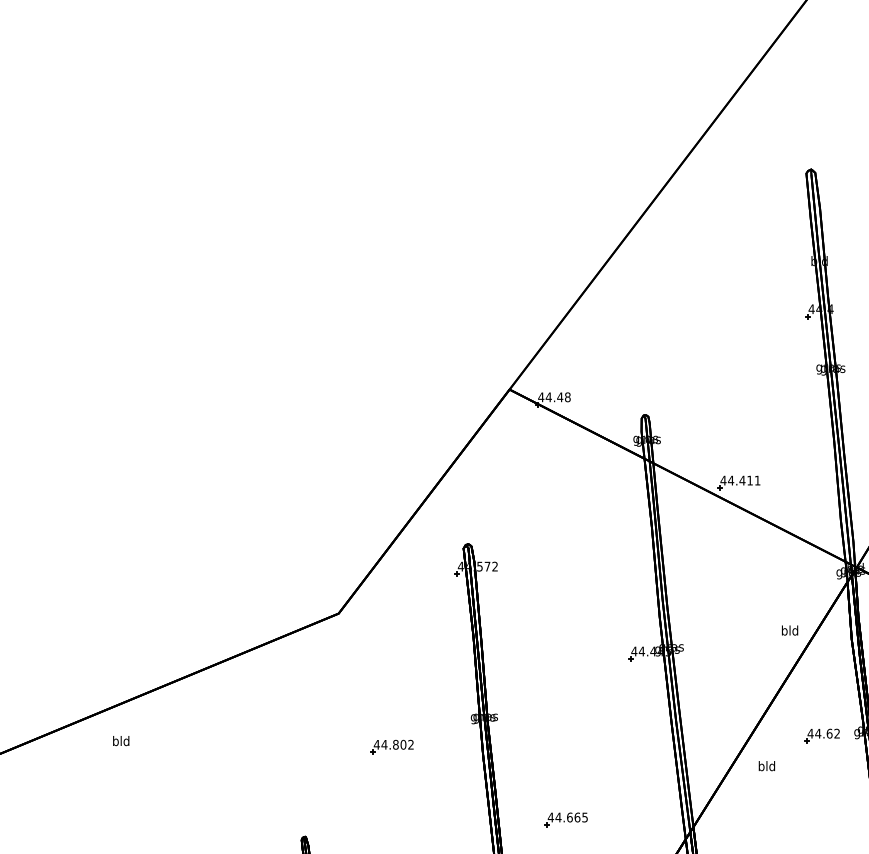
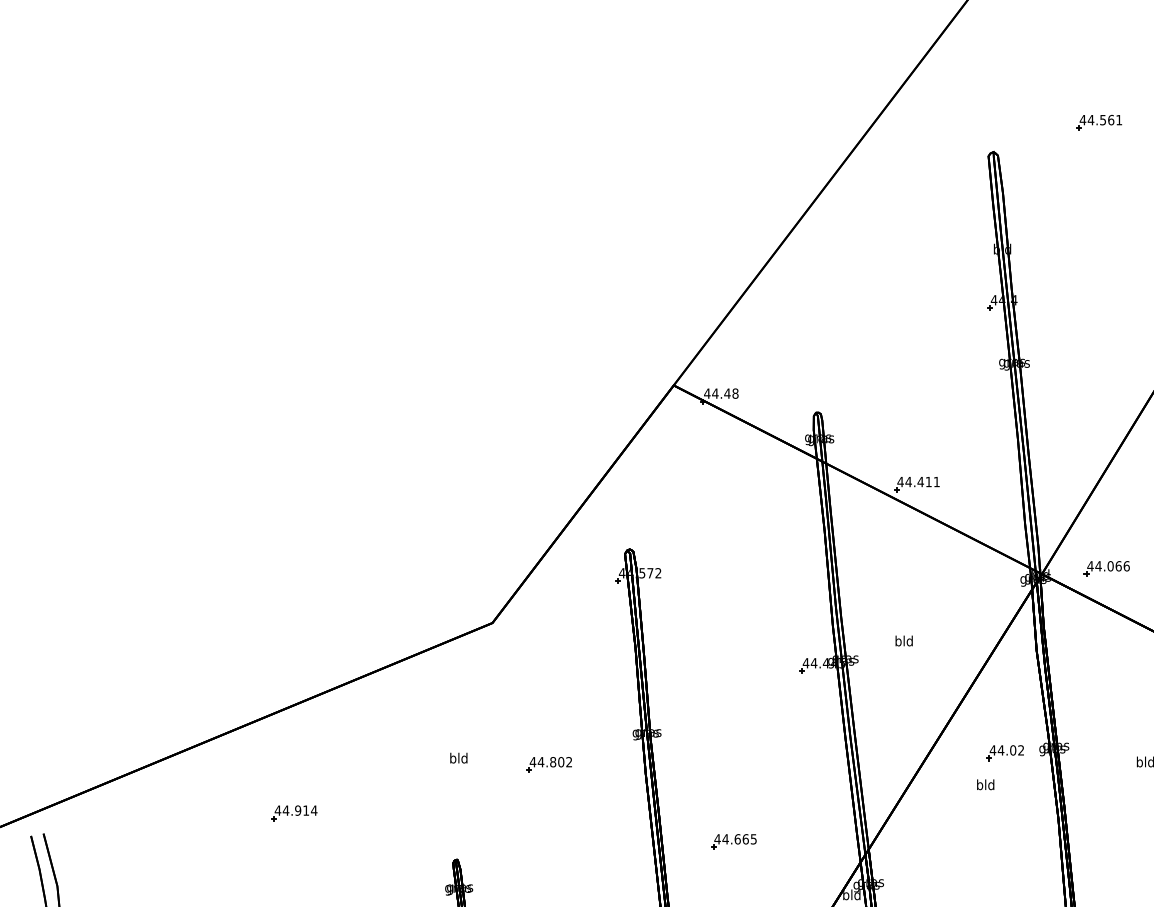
text: (789, 630) -> (903, 640), moved
text: (829, 733) -> (1013, 750), 44.62 -> 44.02
text: (120, 740) -> (458, 757), moved
text: (766, 765) -> (985, 784), moved
part: (151, 793) -> (294, 813), added

